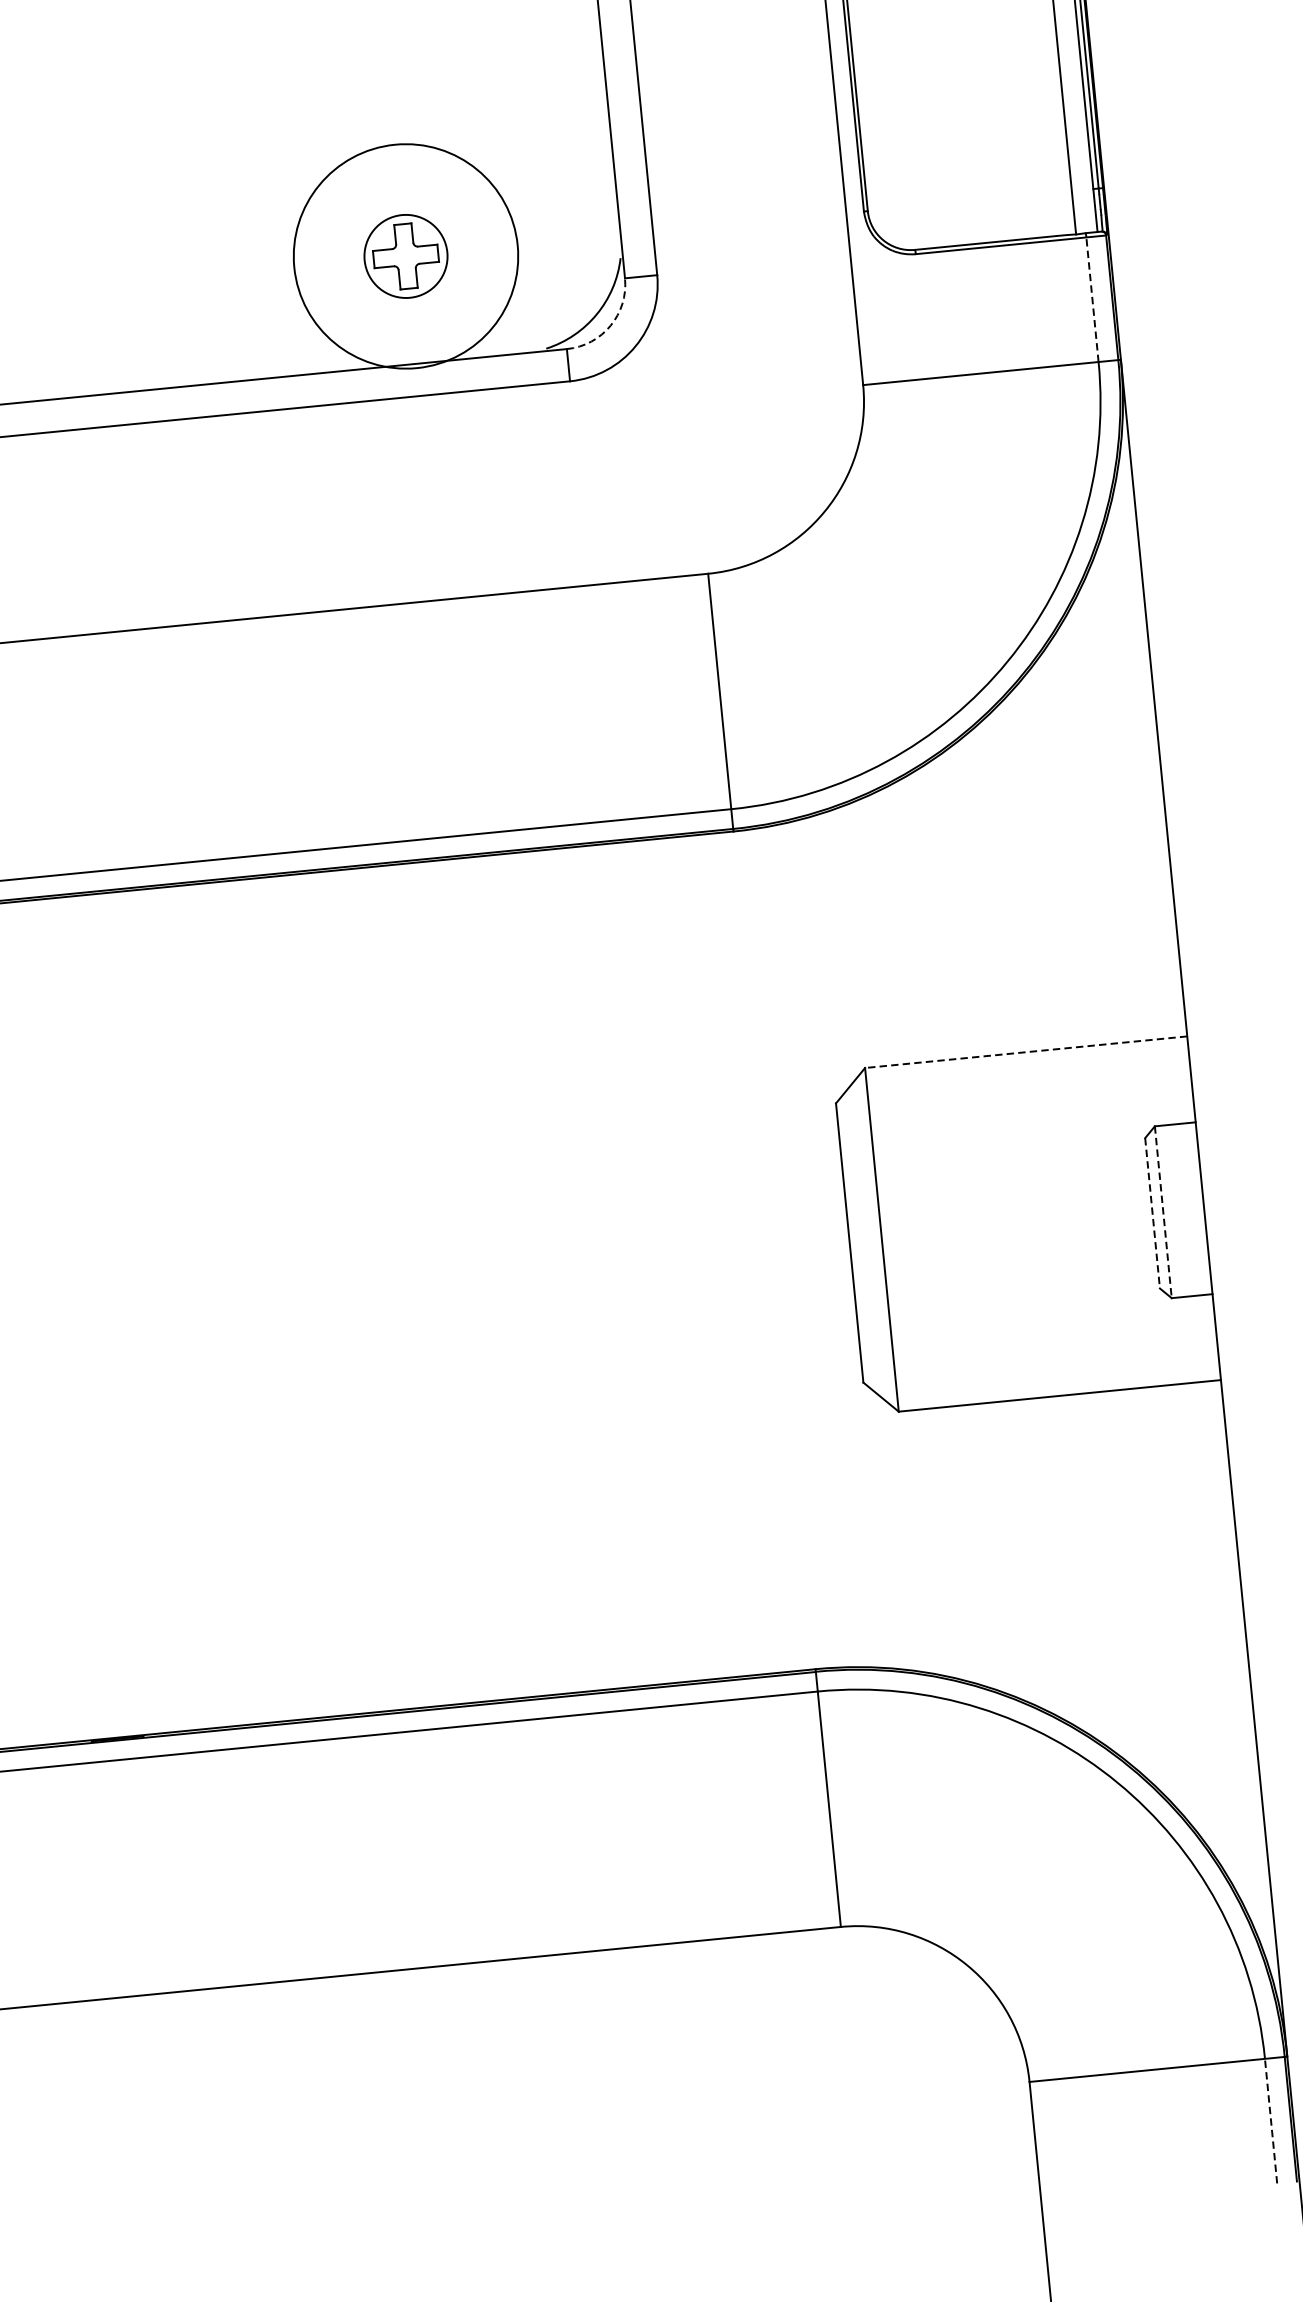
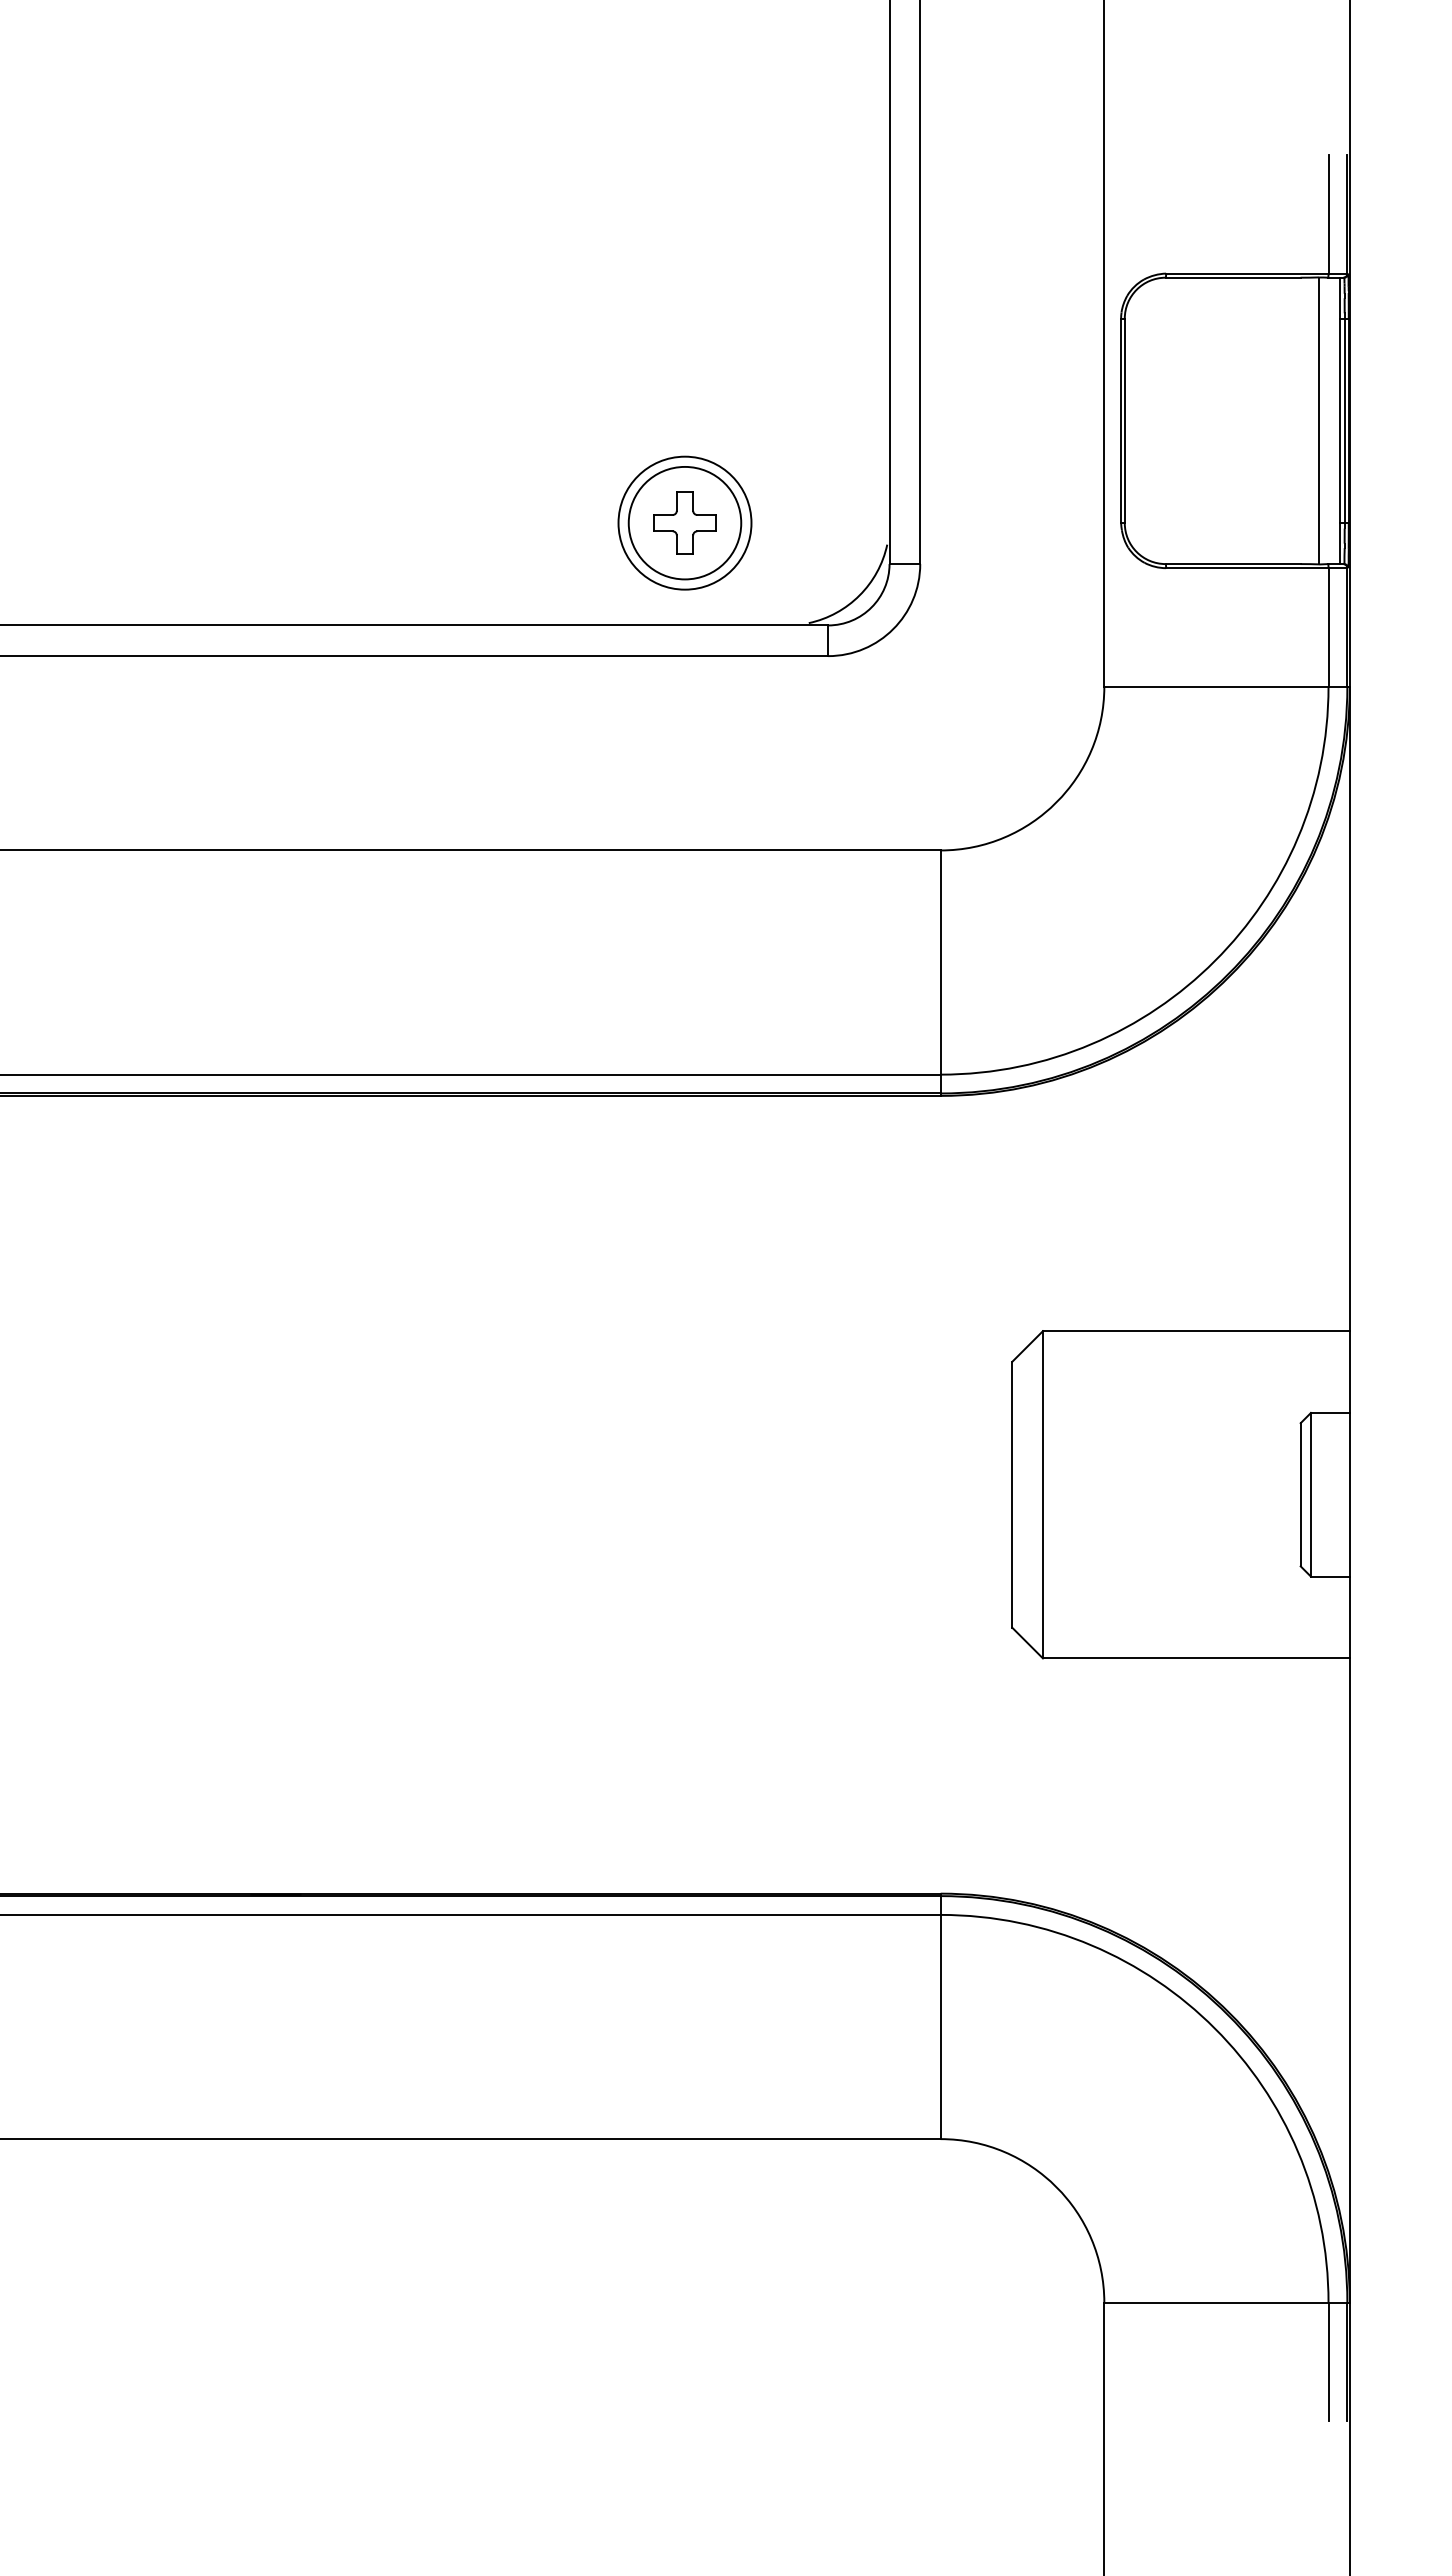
circle: (405, 255) -> (684, 522), size x0.62
circle: (405, 255) -> (684, 522), size x1.43
line: (1092, 299) -> (1328, 627), dashed -> solid
arc: (610, 325) -> (871, 607), dashed -> solid
line: (1025, 1052) -> (1195, 1331), dashed -> solid
line: (1162, 1212) -> (1310, 1494), dashed -> solid
line: (1152, 1213) -> (1300, 1494), dashed -> solid
line: (1270, 2120) -> (1328, 2361), dashed -> solid

